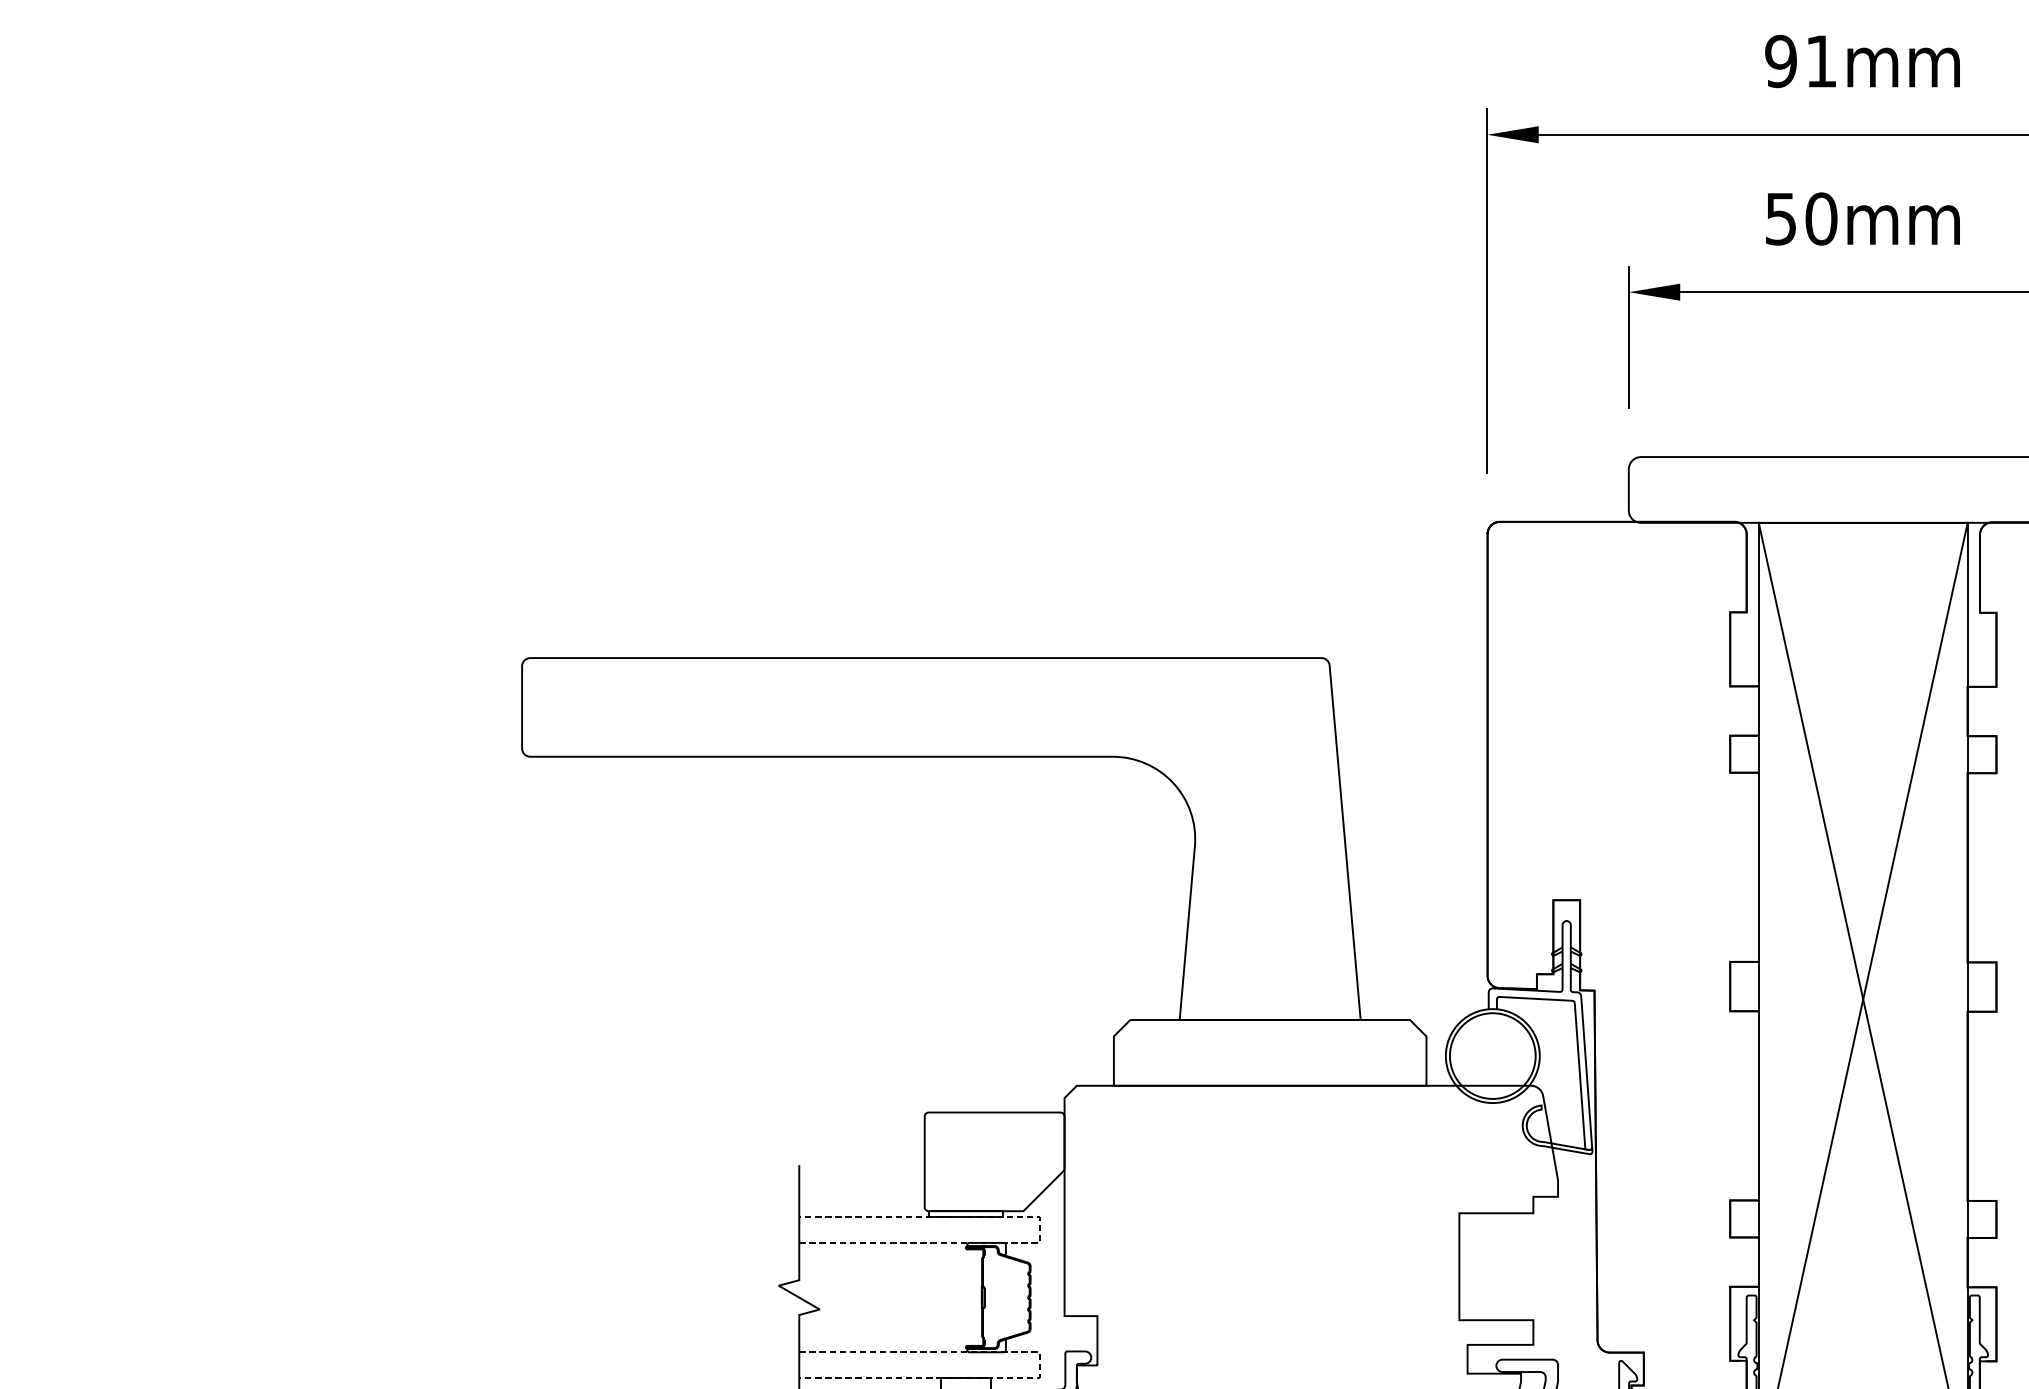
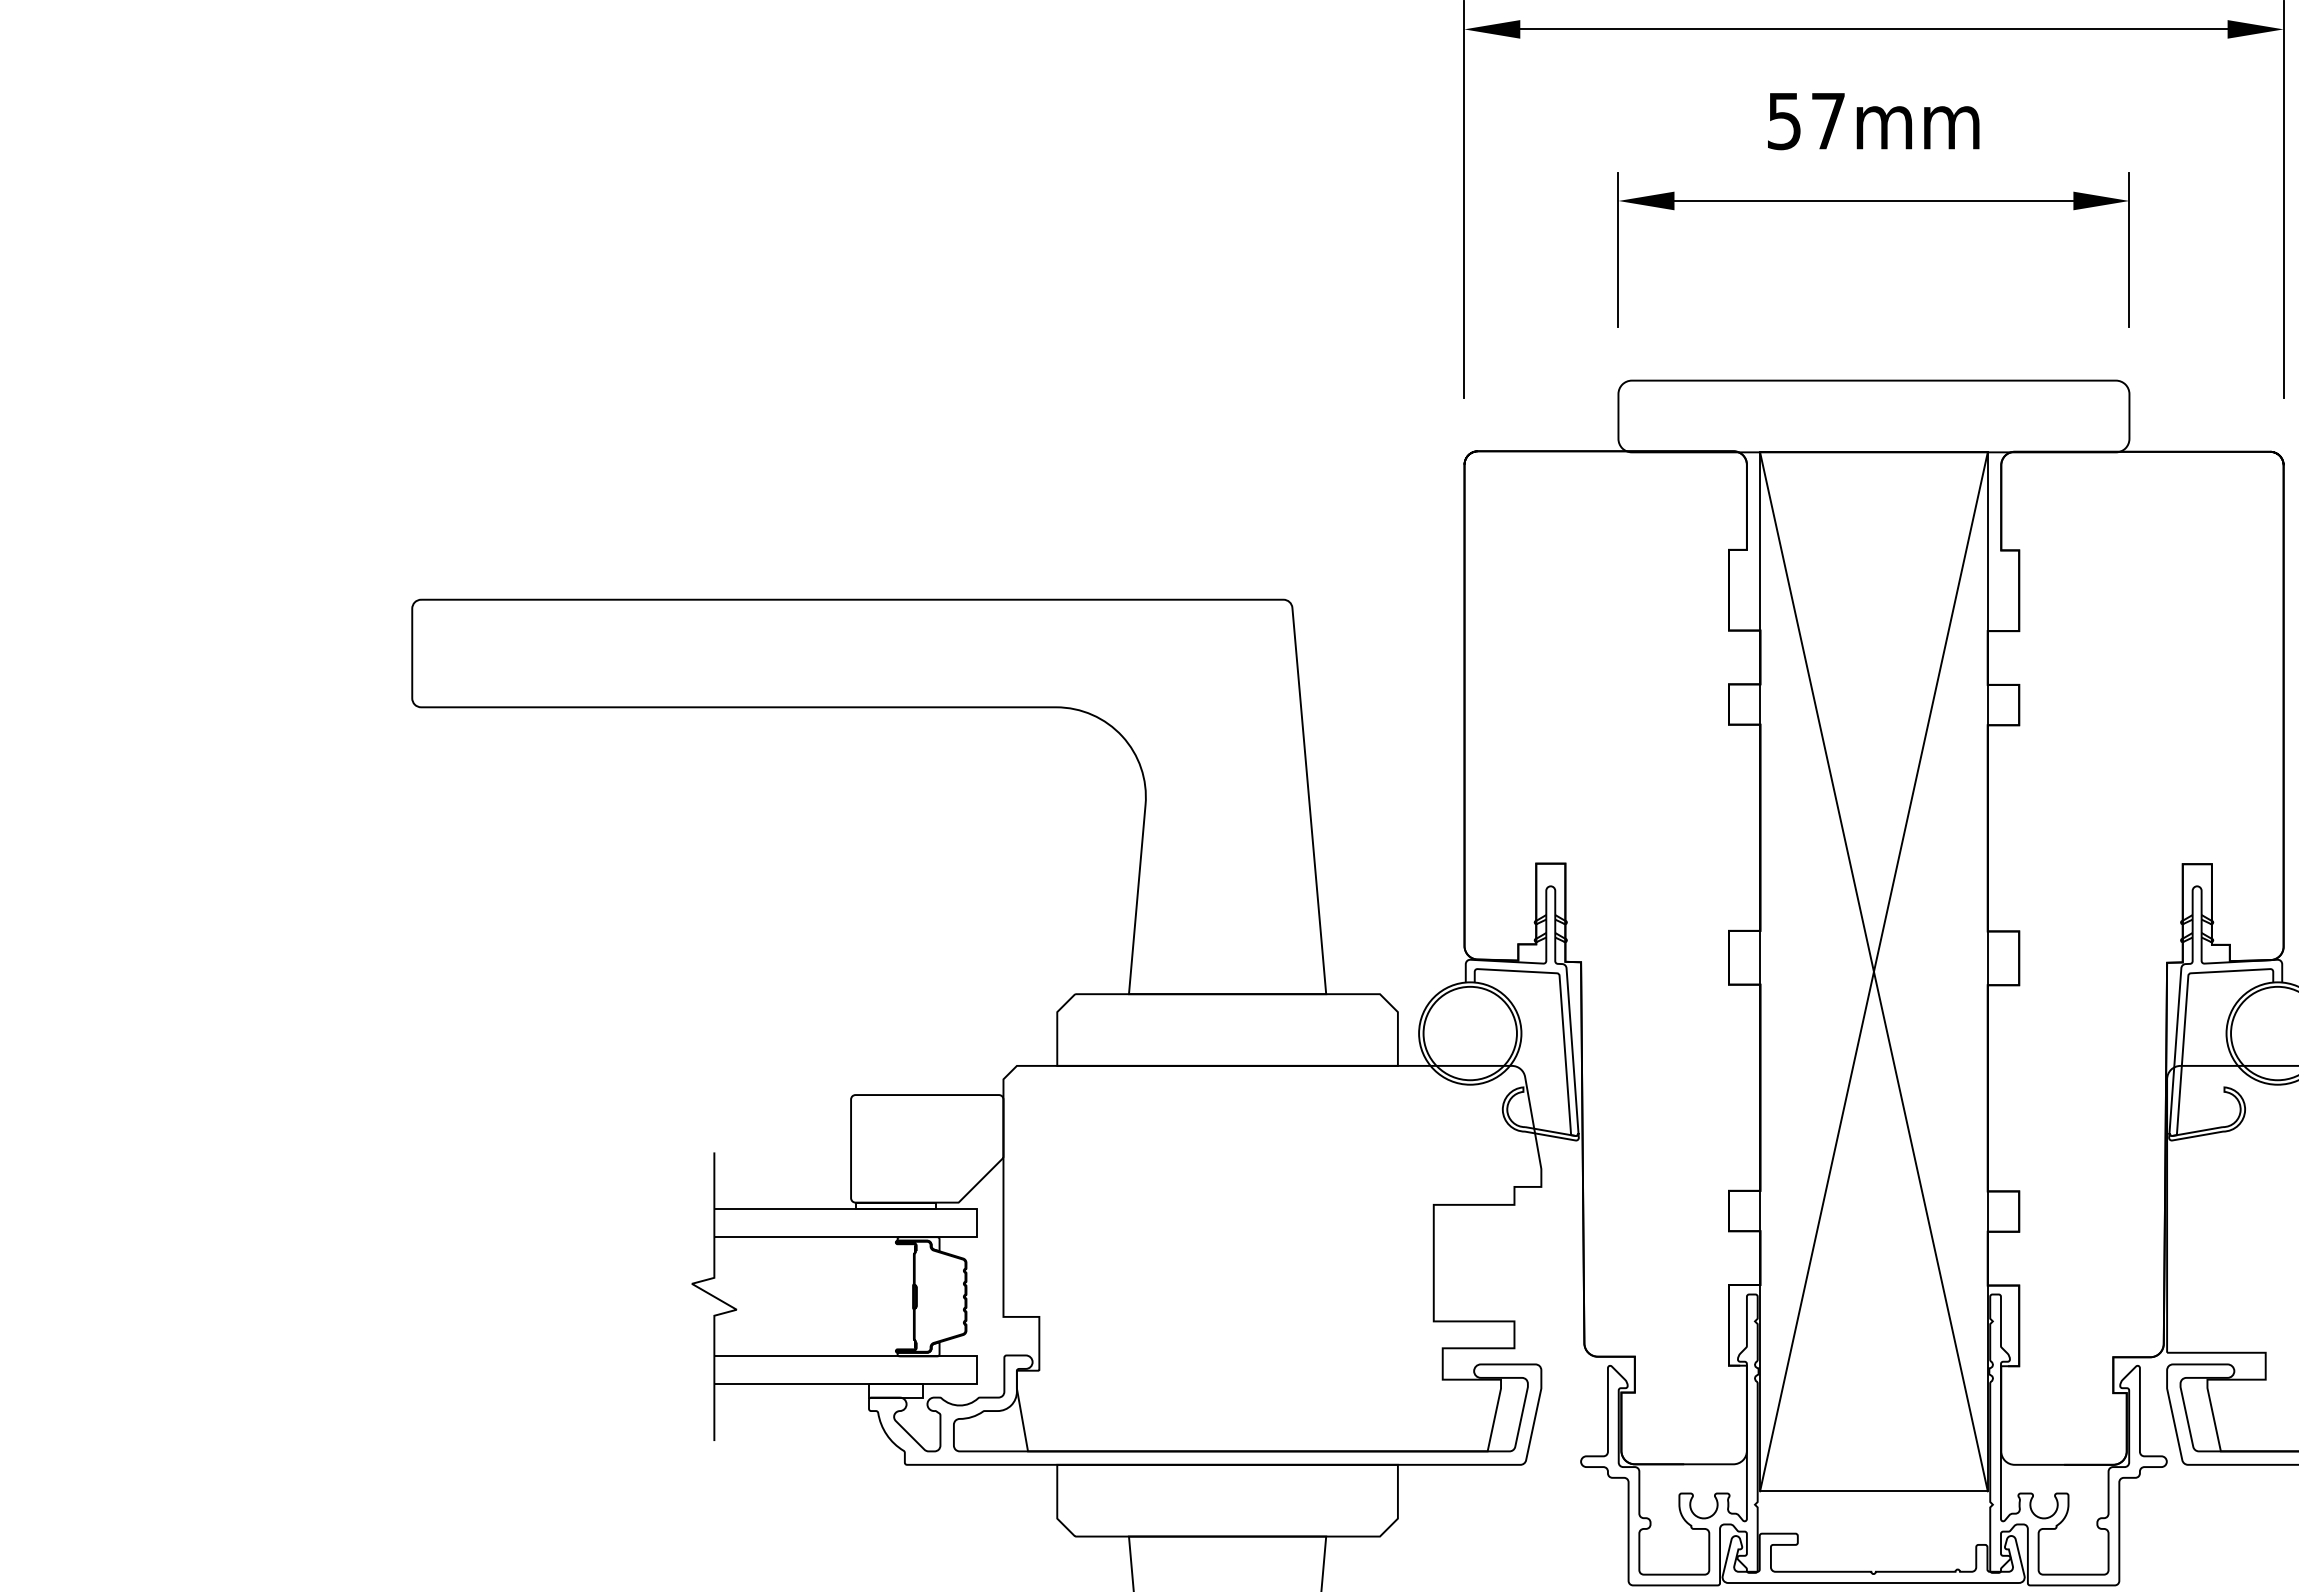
text: (1821, 219) -> (1828, 121), 50mm -> 57mm
line: (1039, 1230) -> (976, 1223), dashed -> solid
line: (1039, 1365) -> (976, 1370), dashed -> solid

